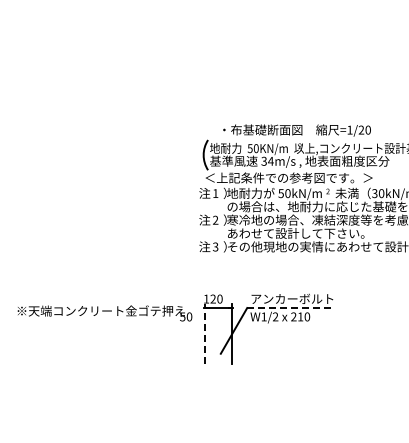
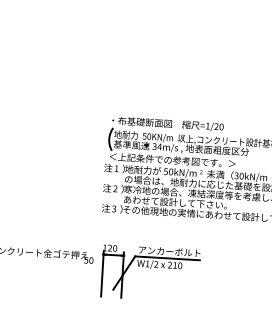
text: (296, 130) -> (167, 124), moved
line: (290, 308) -> (167, 258), dashed -> solid
line: (205, 333) -> (102, 273), dashed -> solid

